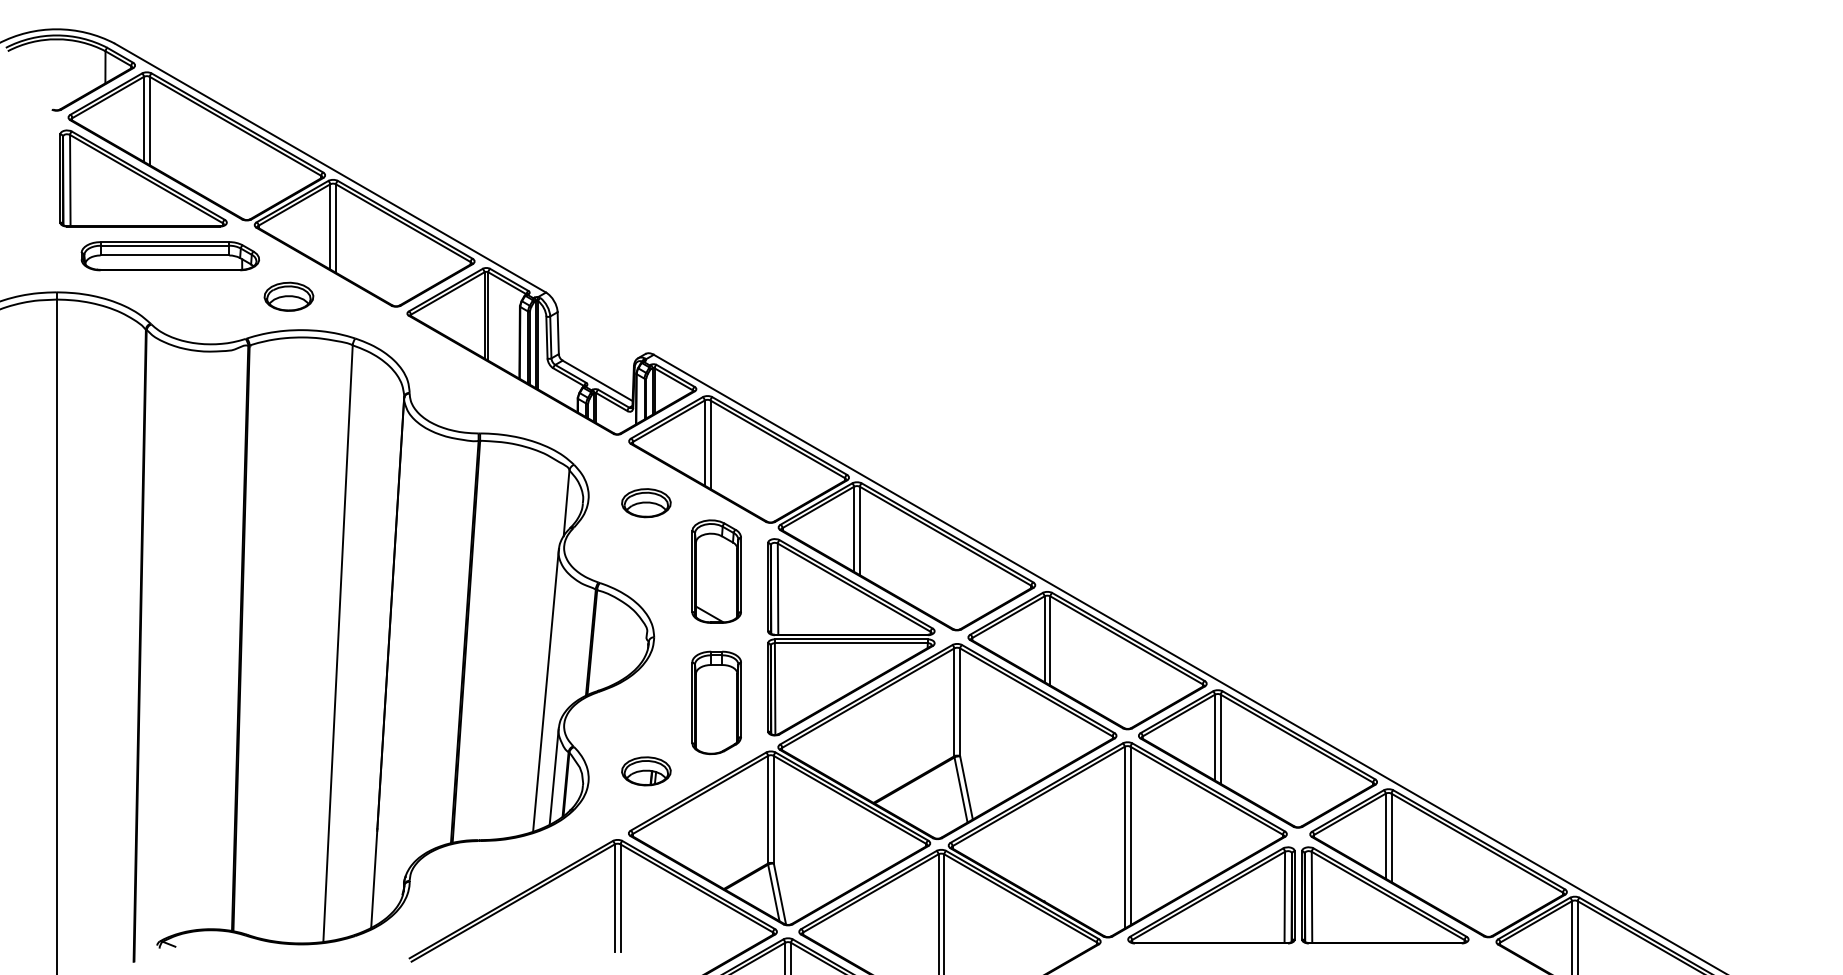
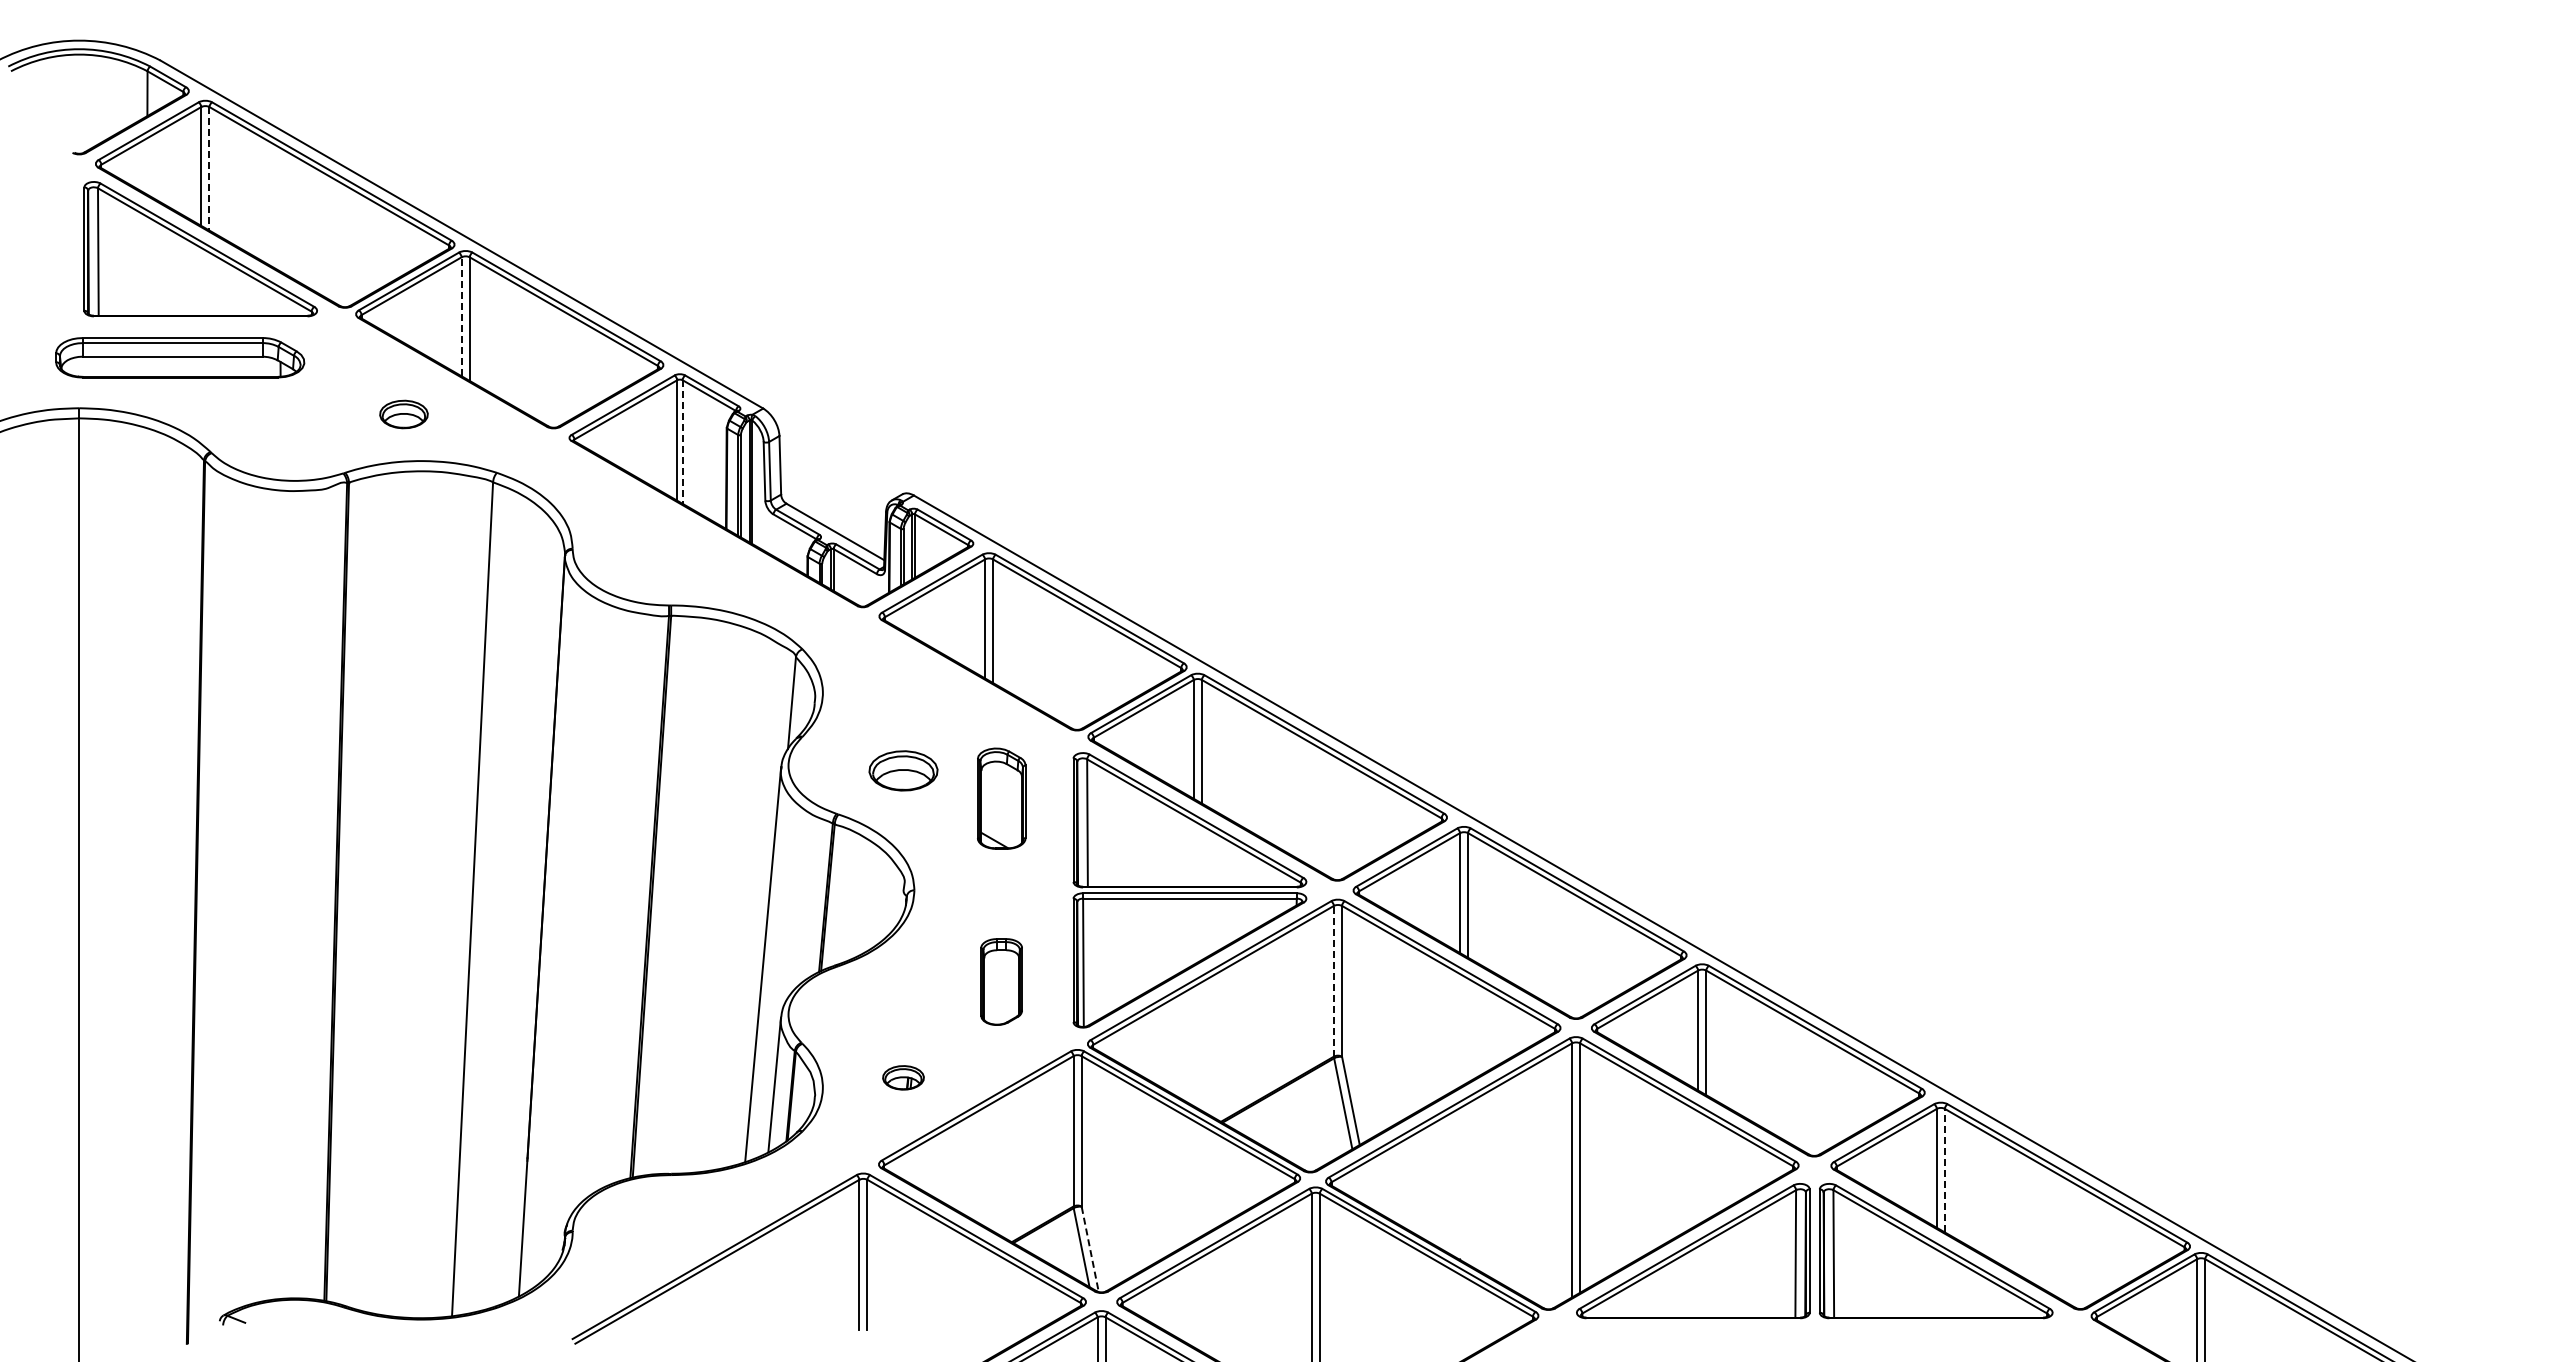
line: (149, 120) -> (209, 168), solid -> dashed
line: (330, 226) -> (461, 316), solid -> dashed
part: (170, 256) -> (180, 357), moved
part: (288, 296) -> (403, 414), size x0.7
line: (488, 316) -> (682, 442), solid -> dashed
part: (646, 502) -> (903, 770), moved
part: (716, 571) -> (1001, 798), size x0.7
line: (954, 701) -> (1333, 980), solid -> dashed
part: (716, 702) -> (1001, 981), size x0.6
part: (646, 771) -> (903, 1077), size x0.6
line: (1391, 837) -> (1944, 1170), solid -> dashed
line: (780, 894) -> (1090, 1249), solid -> dashed

